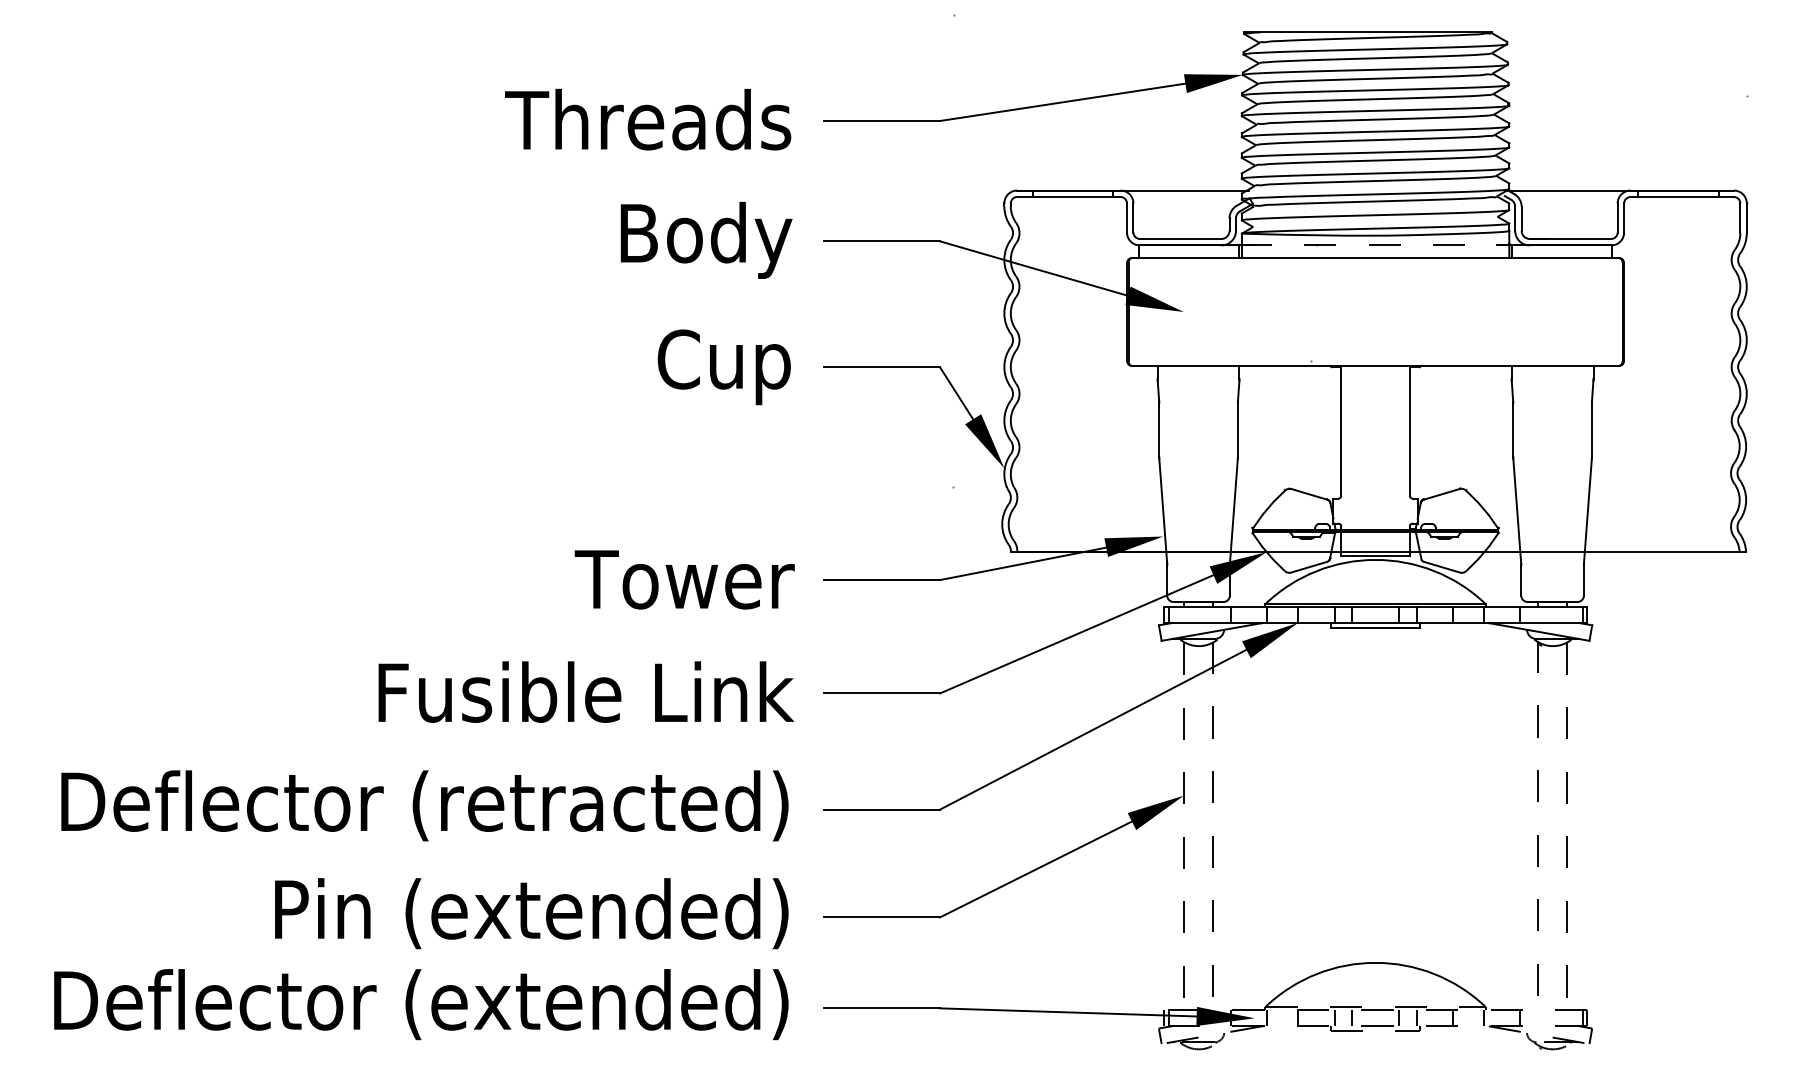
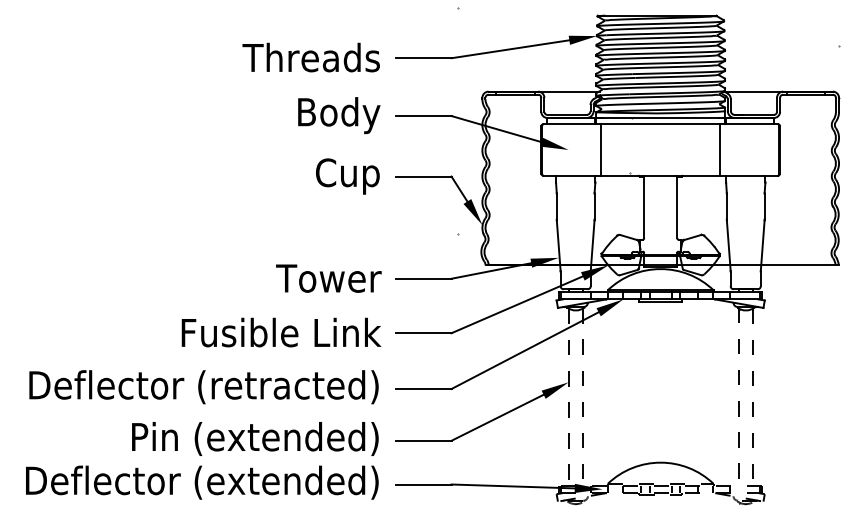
line: (1377, 246) -> (661, 118), dashed -> solid
line: (1252, 313) -> (601, 150), added
line: (1500, 313) -> (720, 150), added

